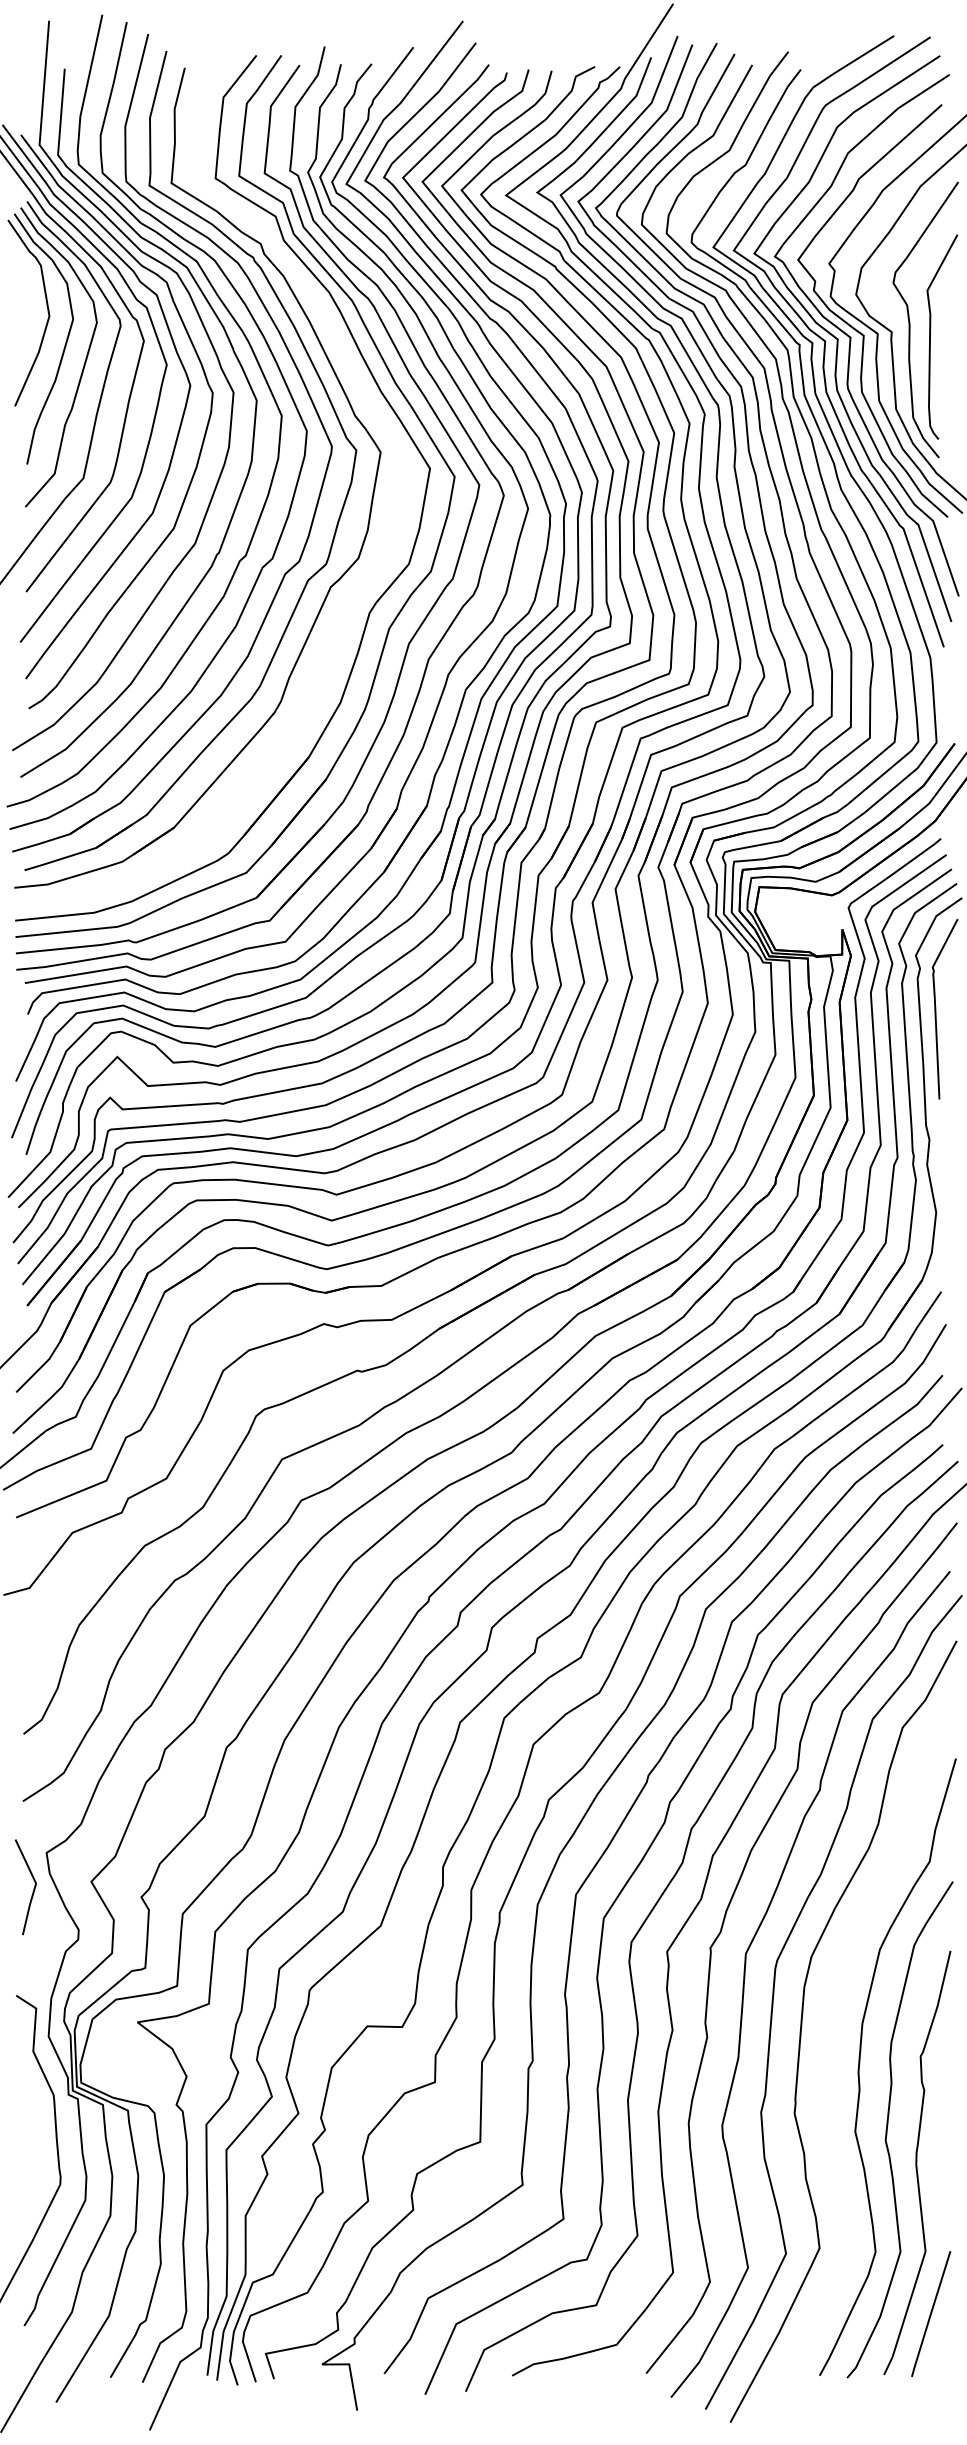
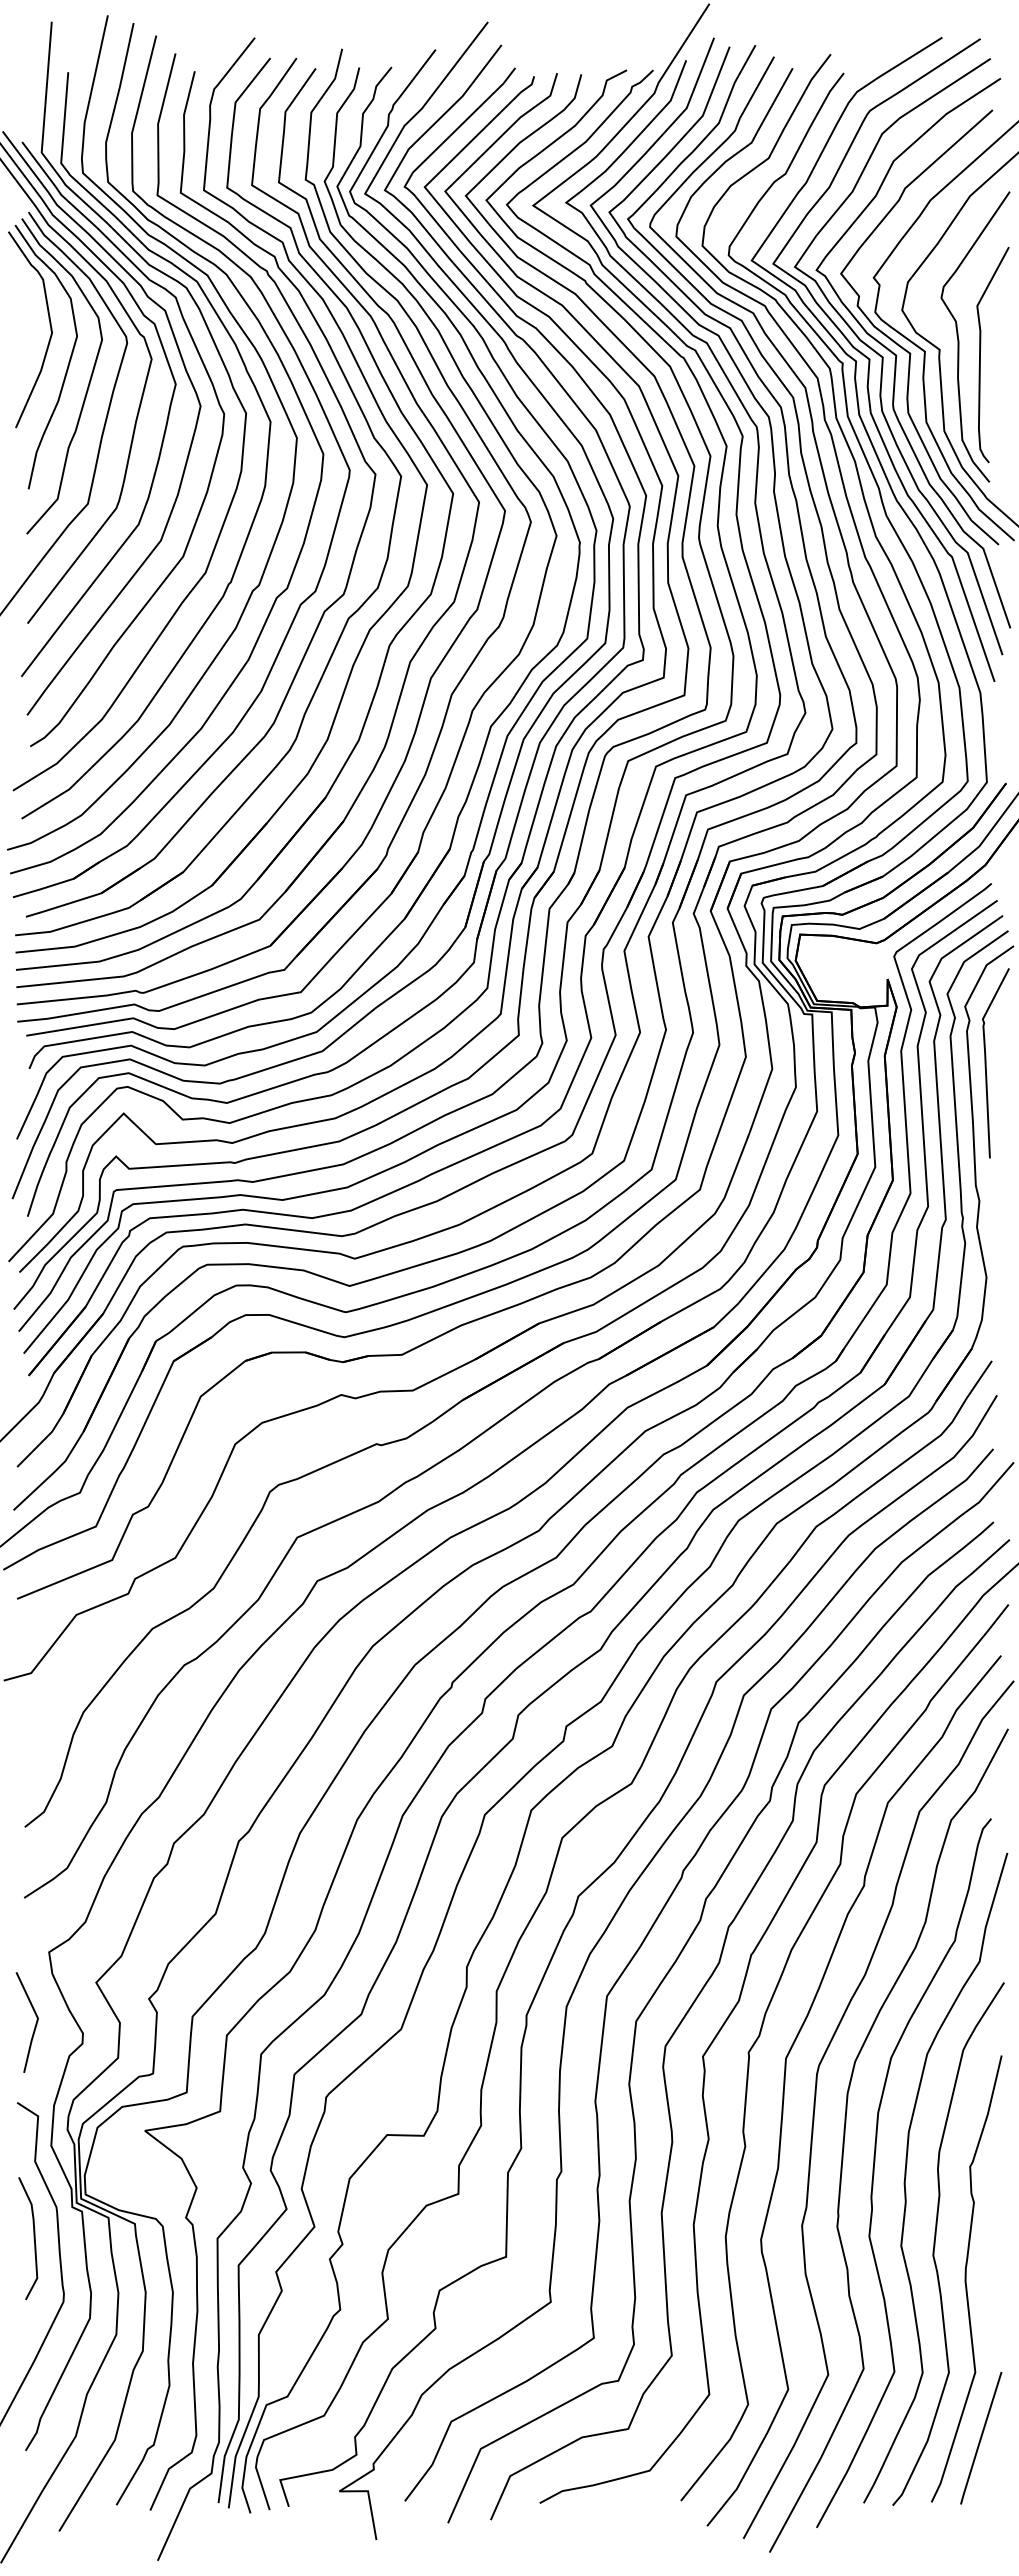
part: (360, 390) -> (379, 411), added
line: (32, 1891) -> (34, 2026), moved
curve: (829, 2062) -> (874, 2173), added
line: (31, 2124) -> (33, 2238), added

